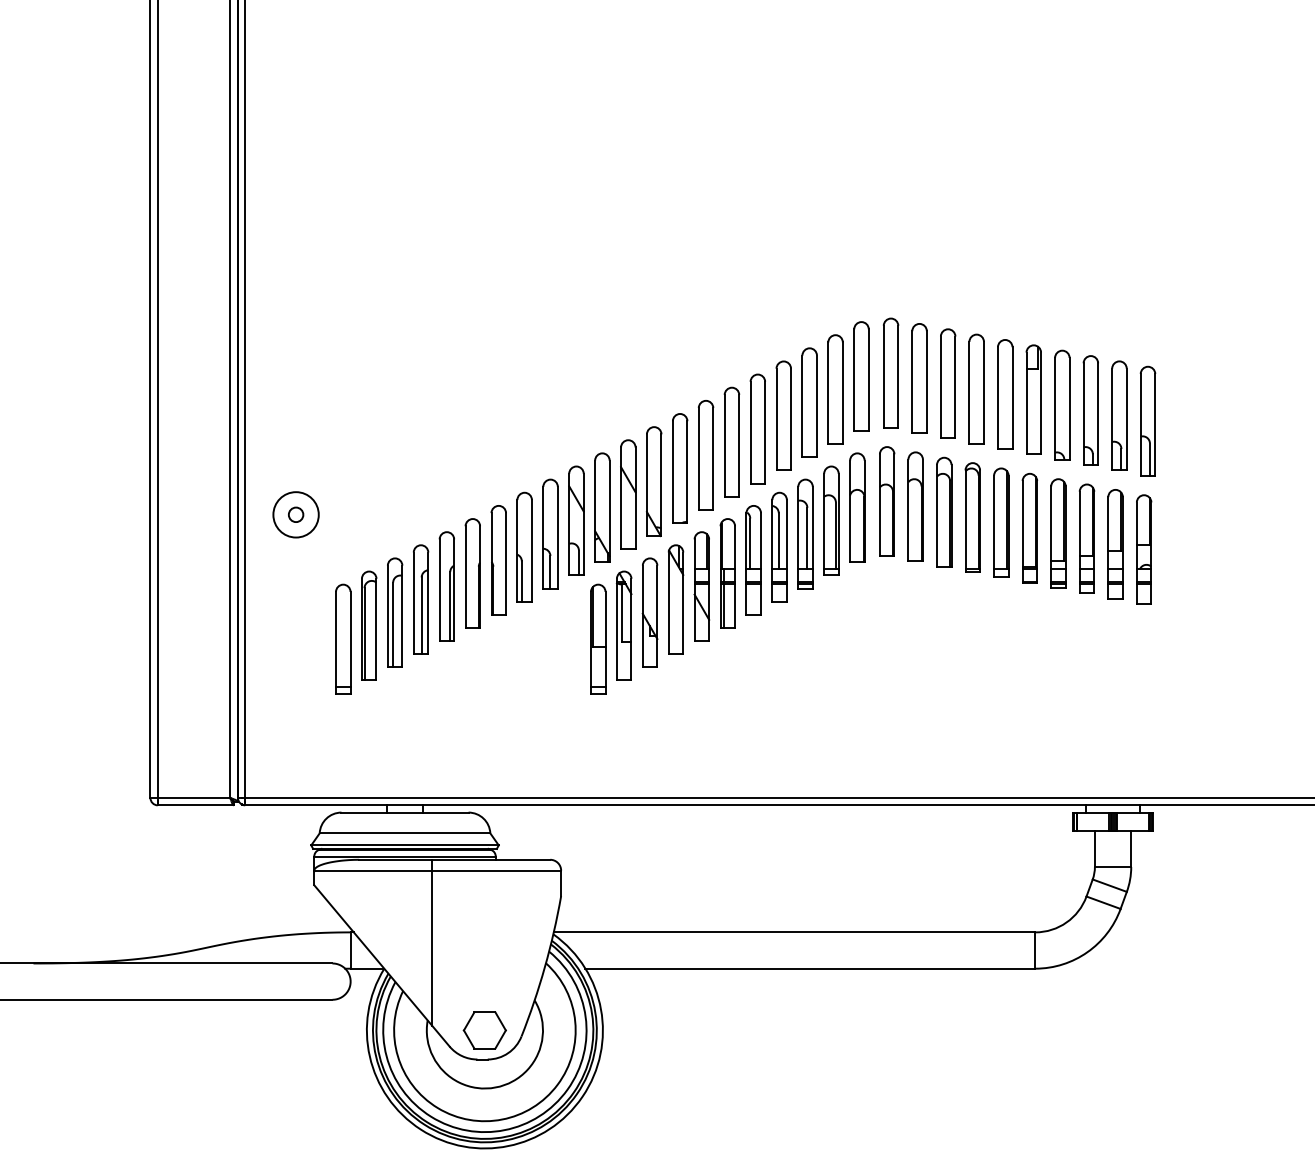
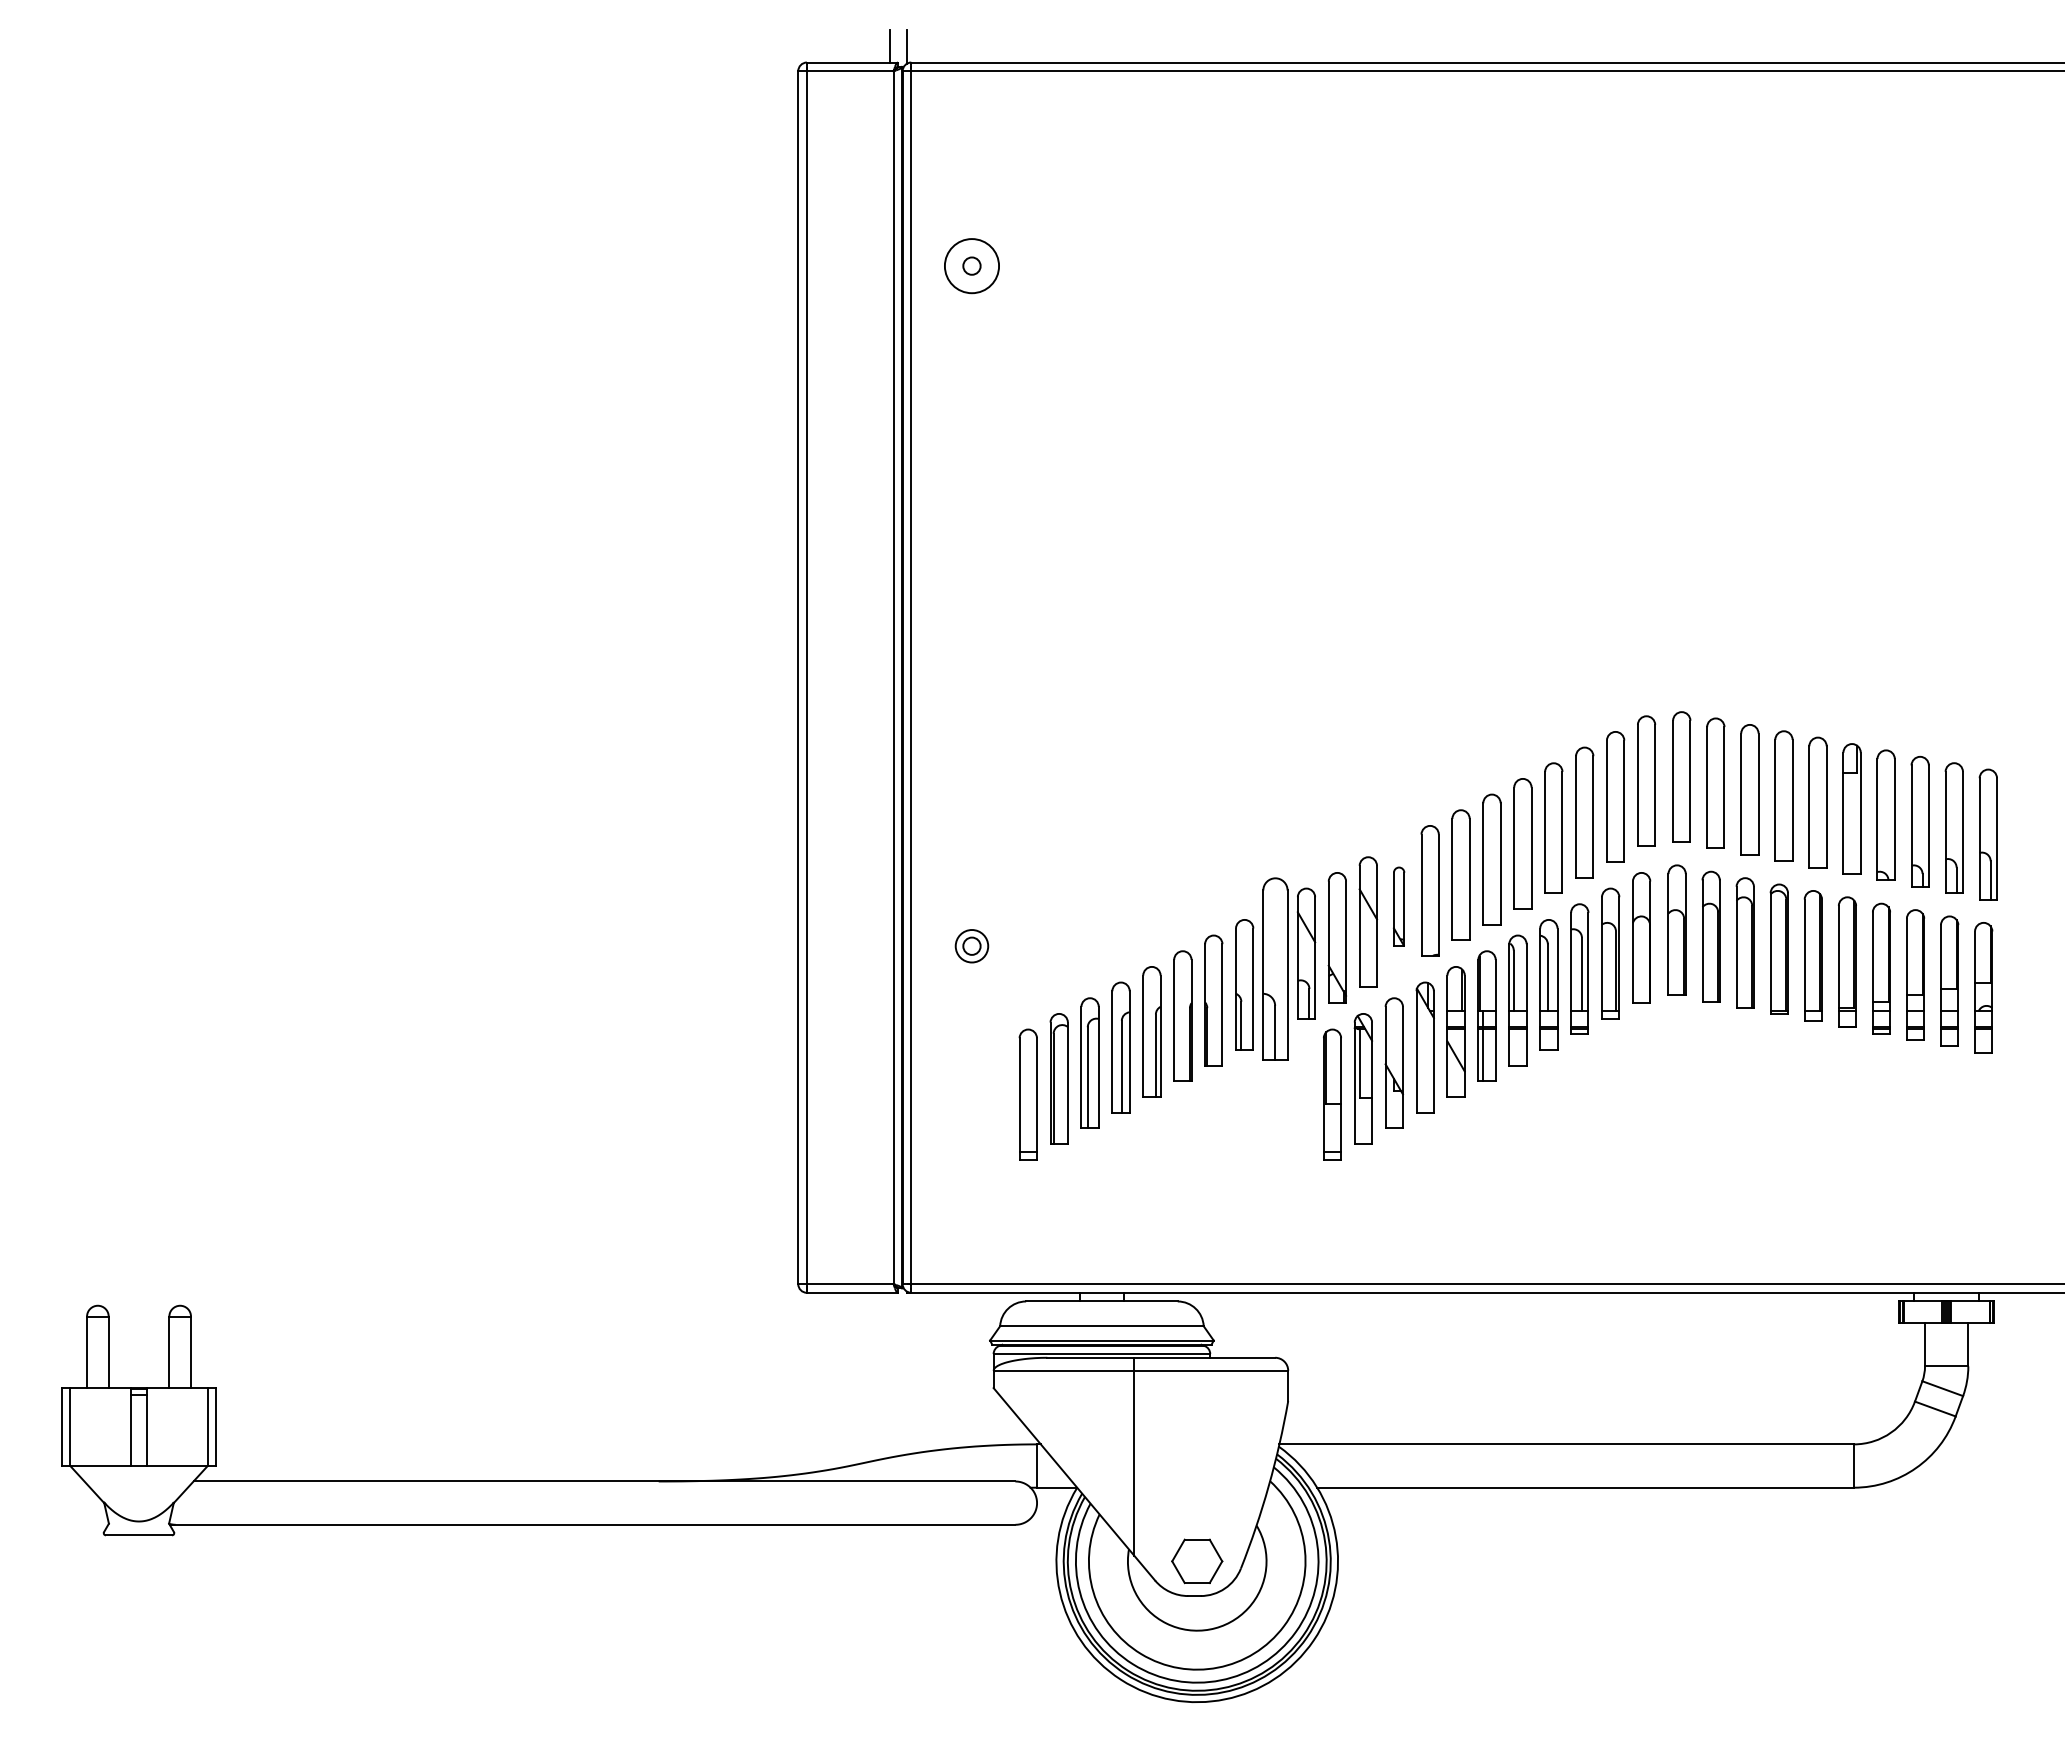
part: (653, 481) -> (1398, 906), size x0.6
circle: (295, 515) -> (971, 946), size x0.6
part: (550, 533) -> (1275, 968), size x1.4

